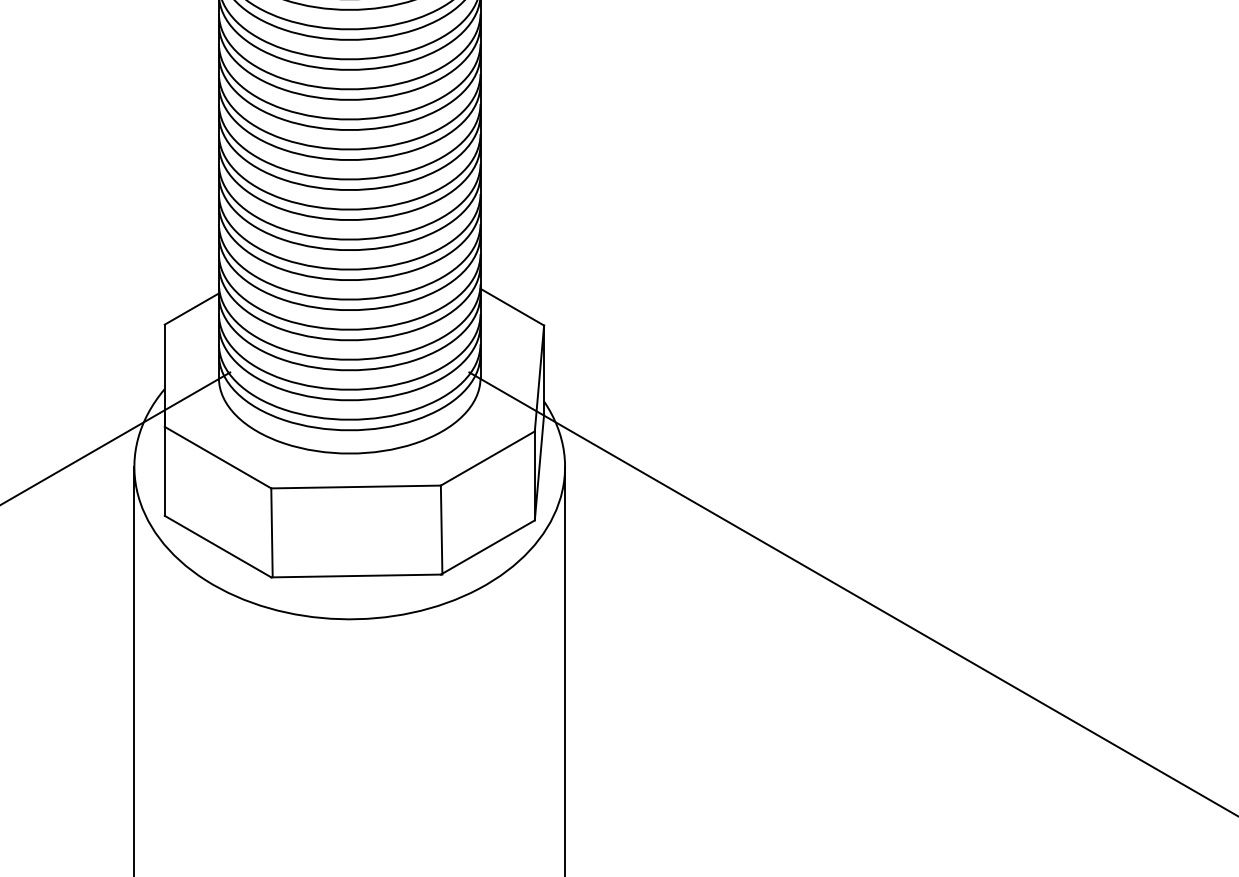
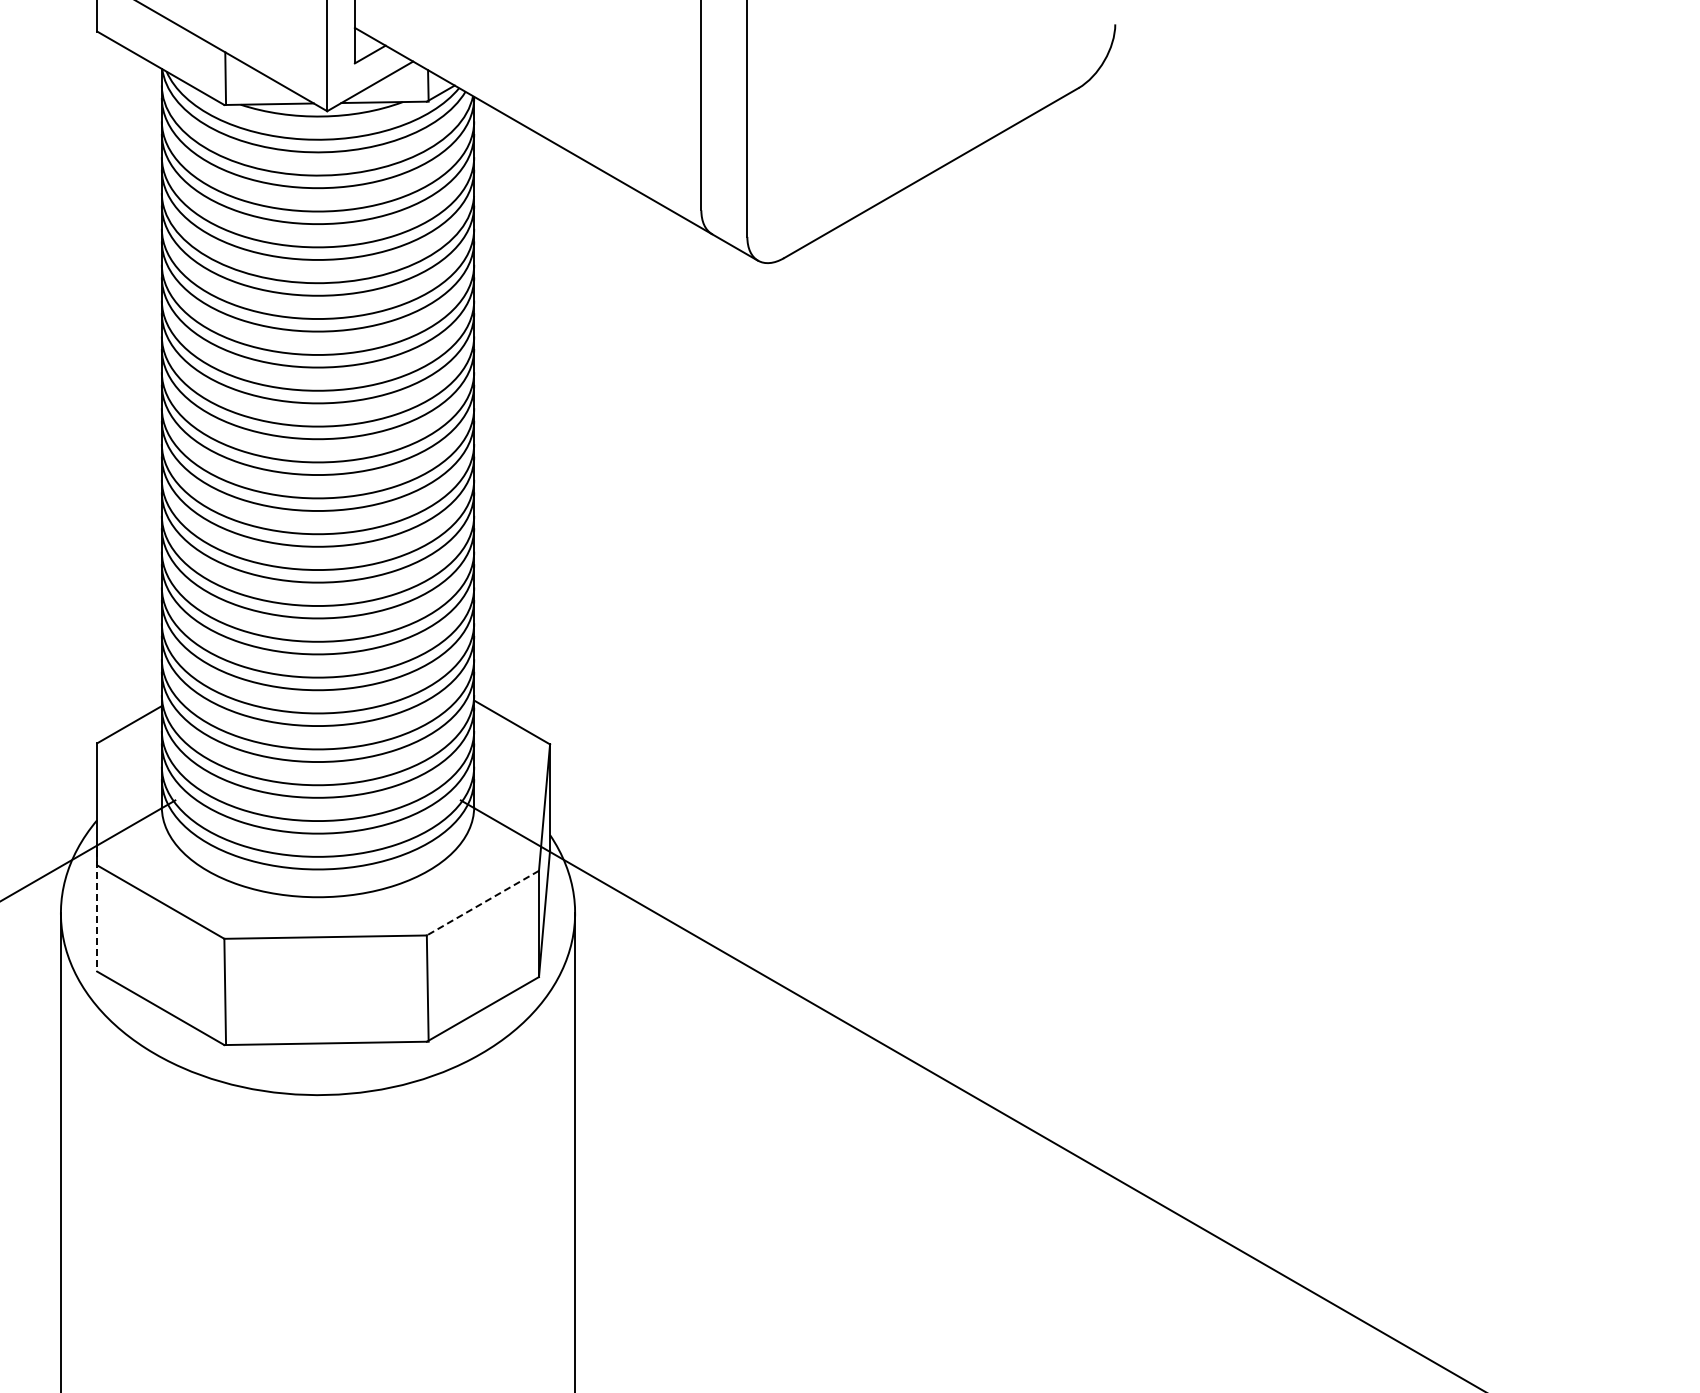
line: (487, 458) -> (482, 903), solid -> dashed
line: (165, 465) -> (97, 911), solid -> dashed

